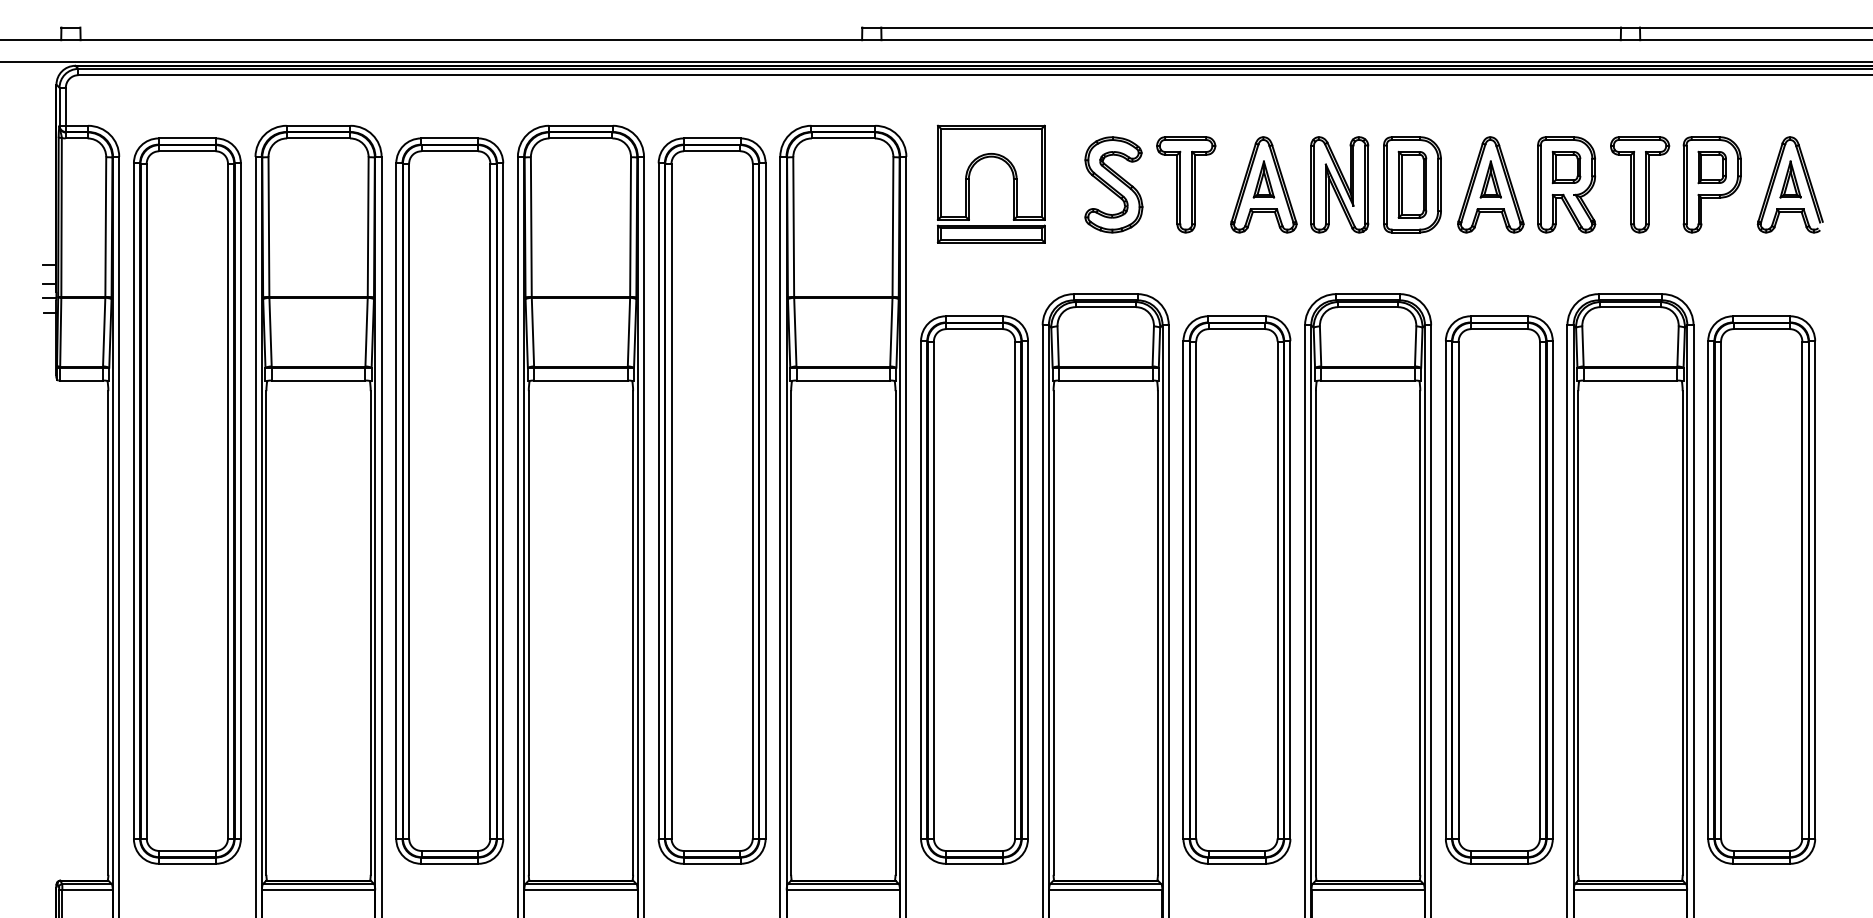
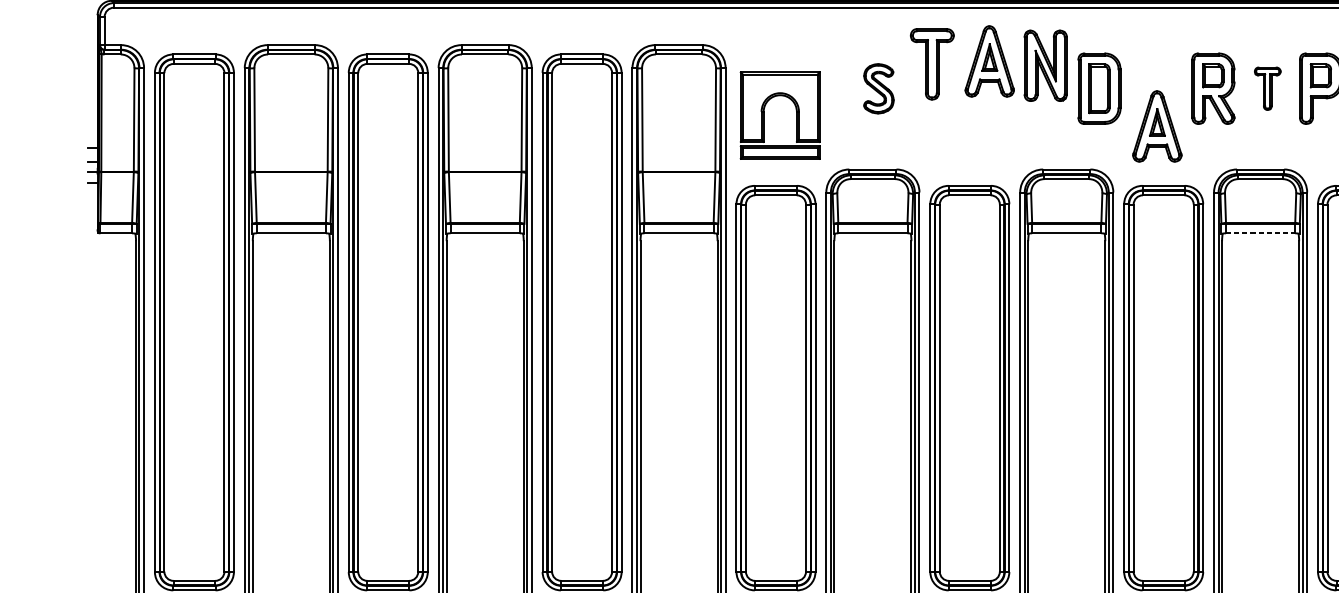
part: (969, 183) -> (764, 115), moved
part: (1113, 184) -> (878, 88), size x0.7
part: (1186, 184) -> (932, 64), moved
part: (1263, 184) -> (989, 61), moved
part: (1339, 184) -> (1045, 65), moved
part: (1490, 184) -> (1157, 126), moved
part: (1640, 184) -> (1267, 88), size x0.6
line: (1630, 380) -> (1260, 233), solid -> dashed

